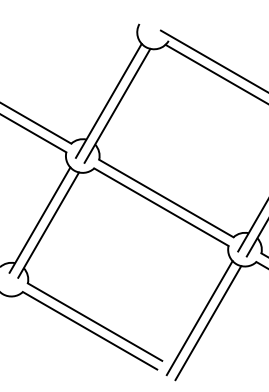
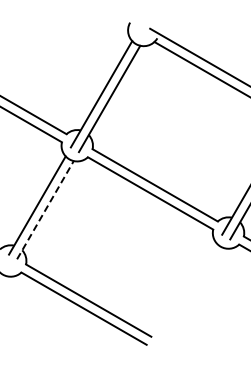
line: (48, 225) -> (45, 210), solid -> dashed
line: (199, 317) -> (186, 296), removed
line: (208, 323) -> (194, 301), removed

